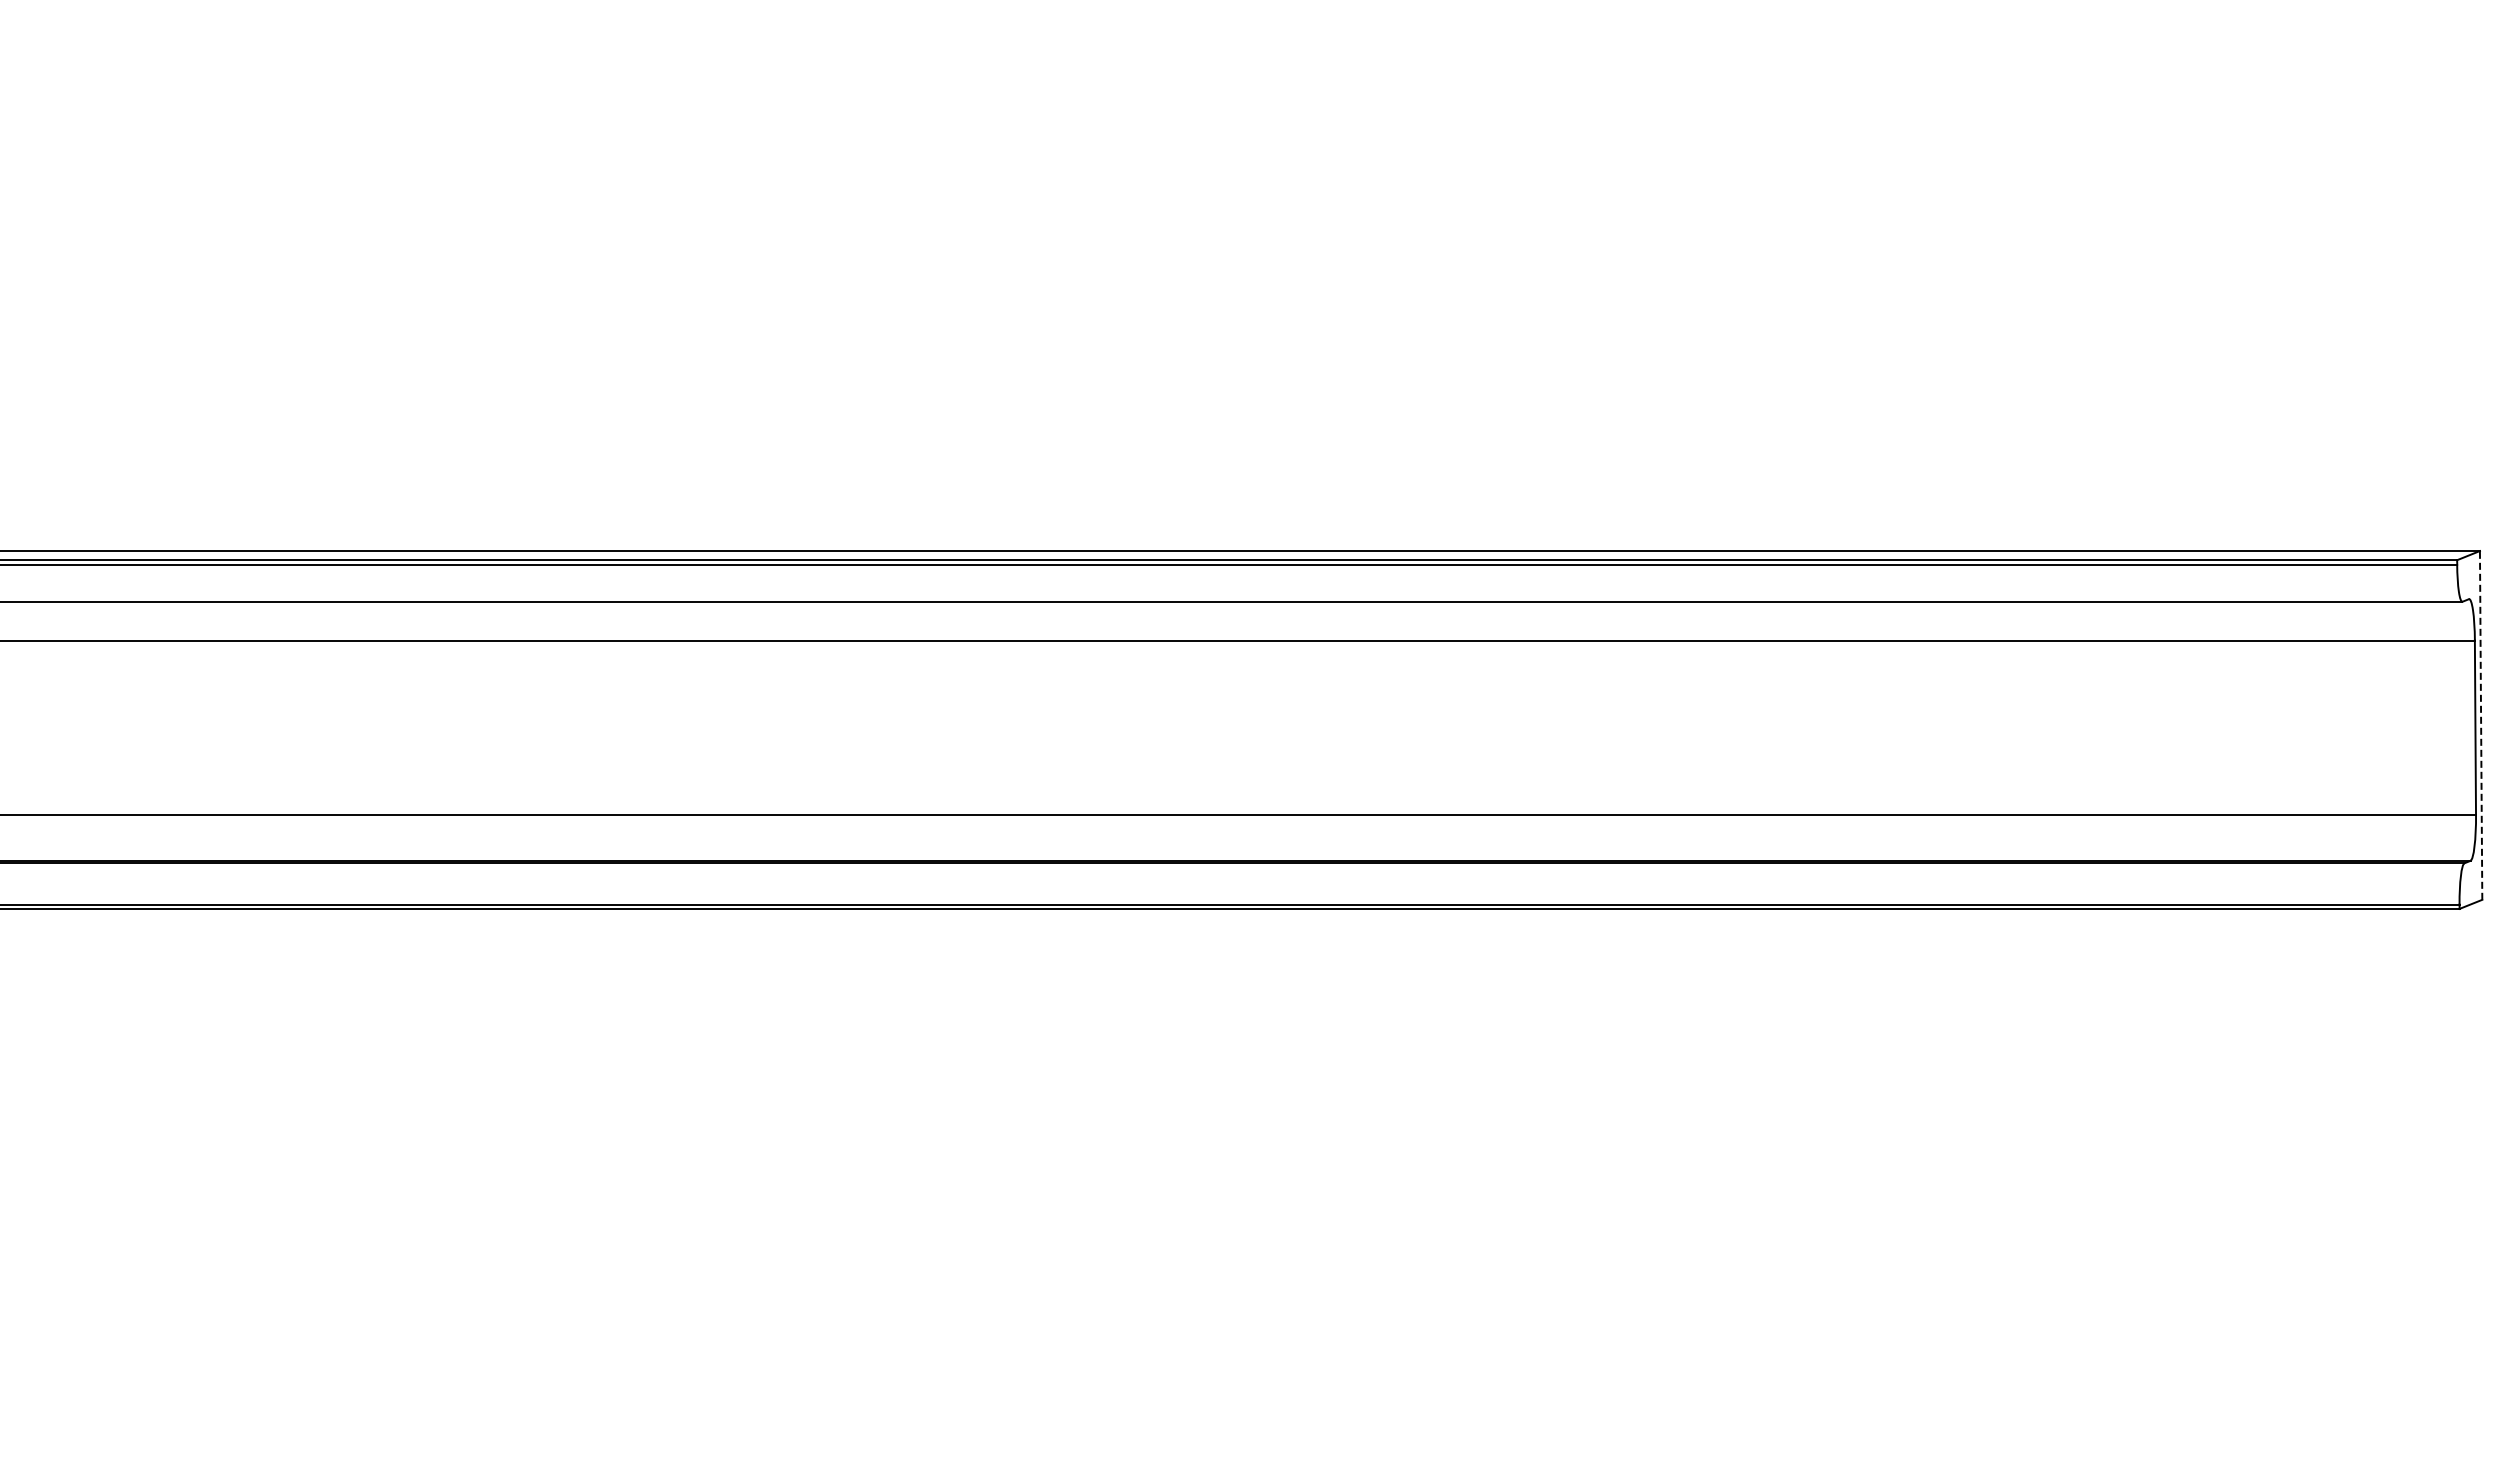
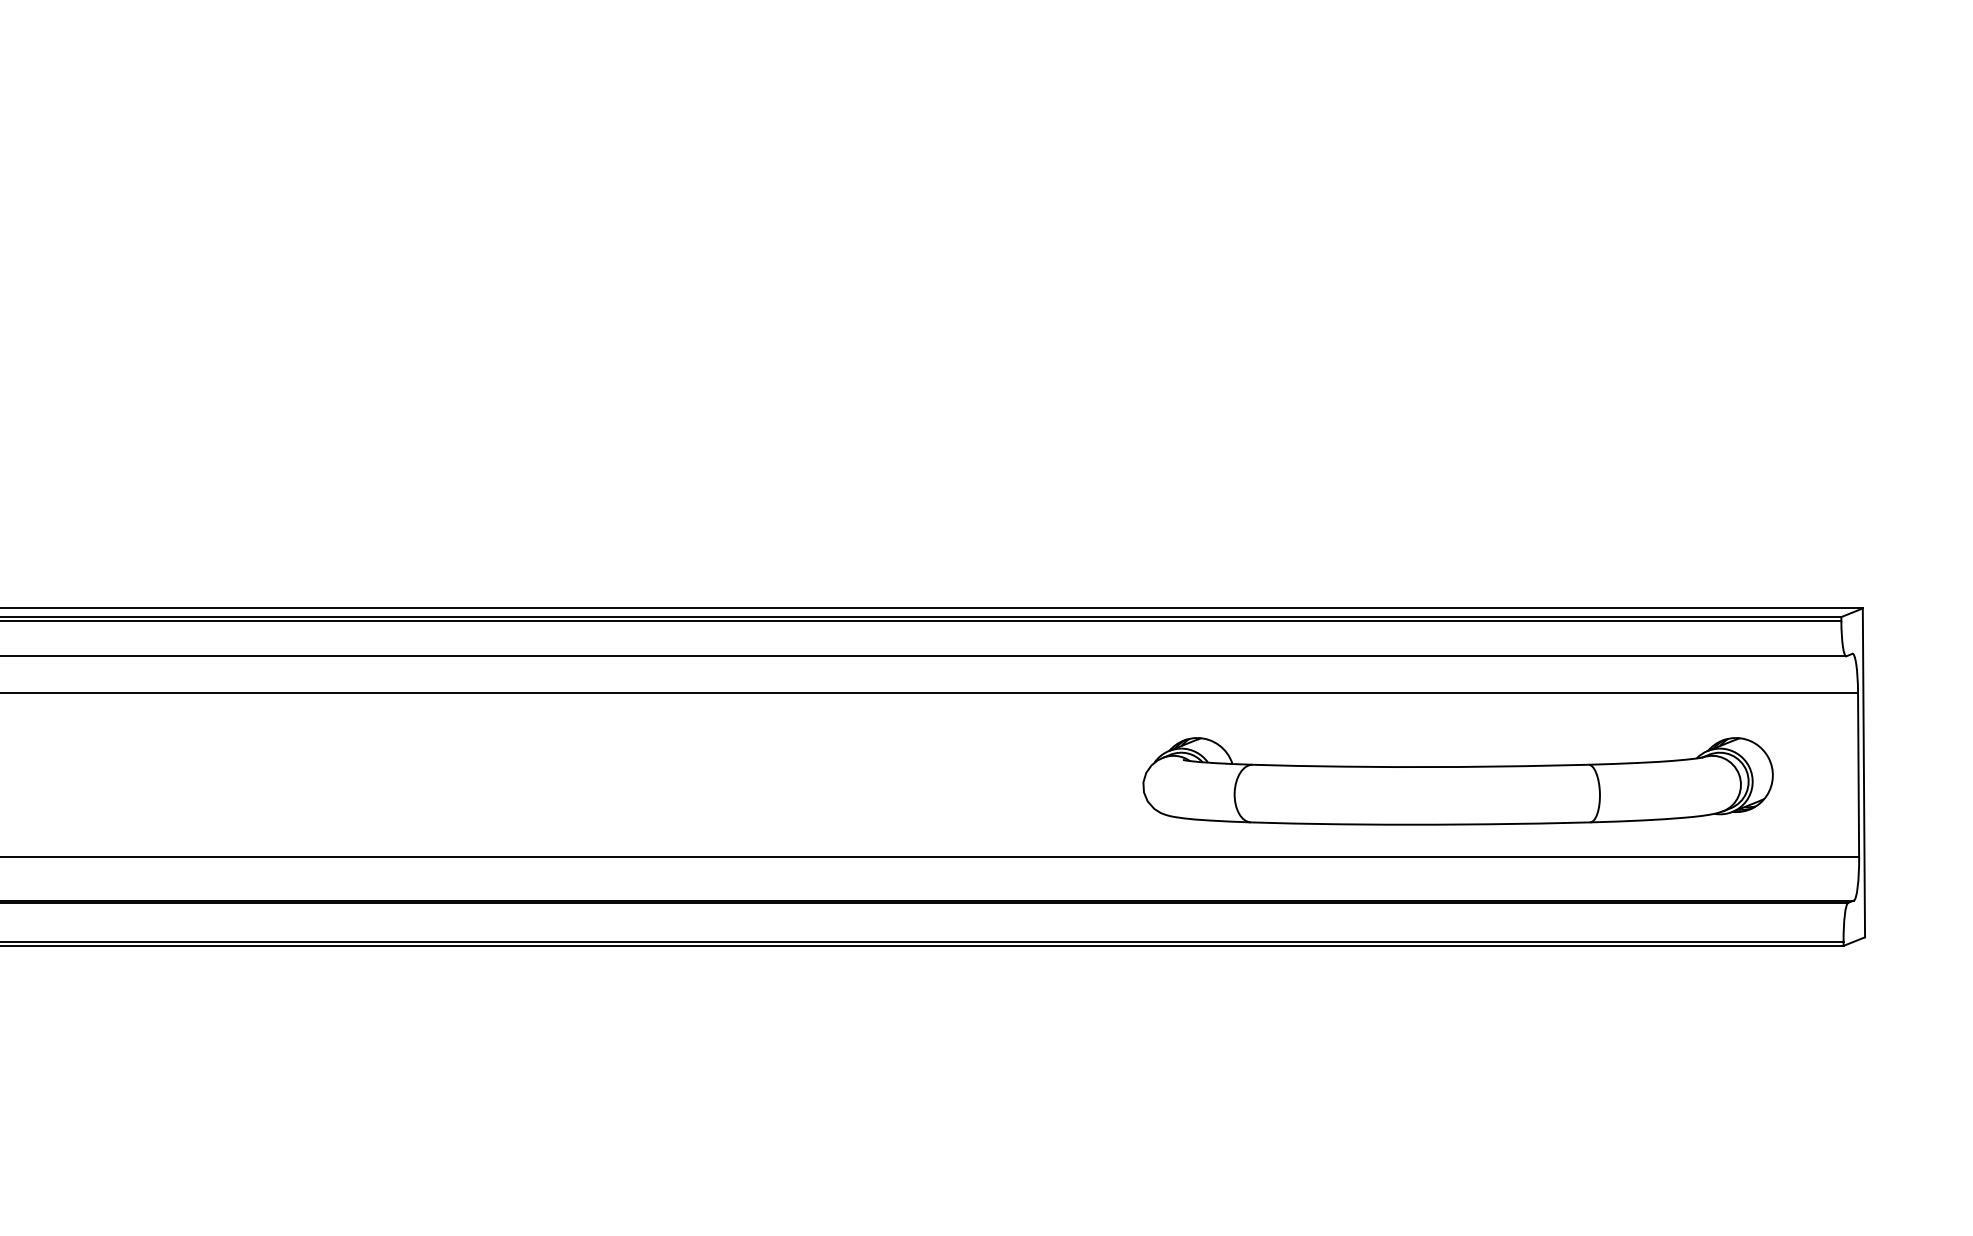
line: (2481, 724) -> (1864, 771), dashed -> solid
part: (2050, 734) -> (1457, 781), added

